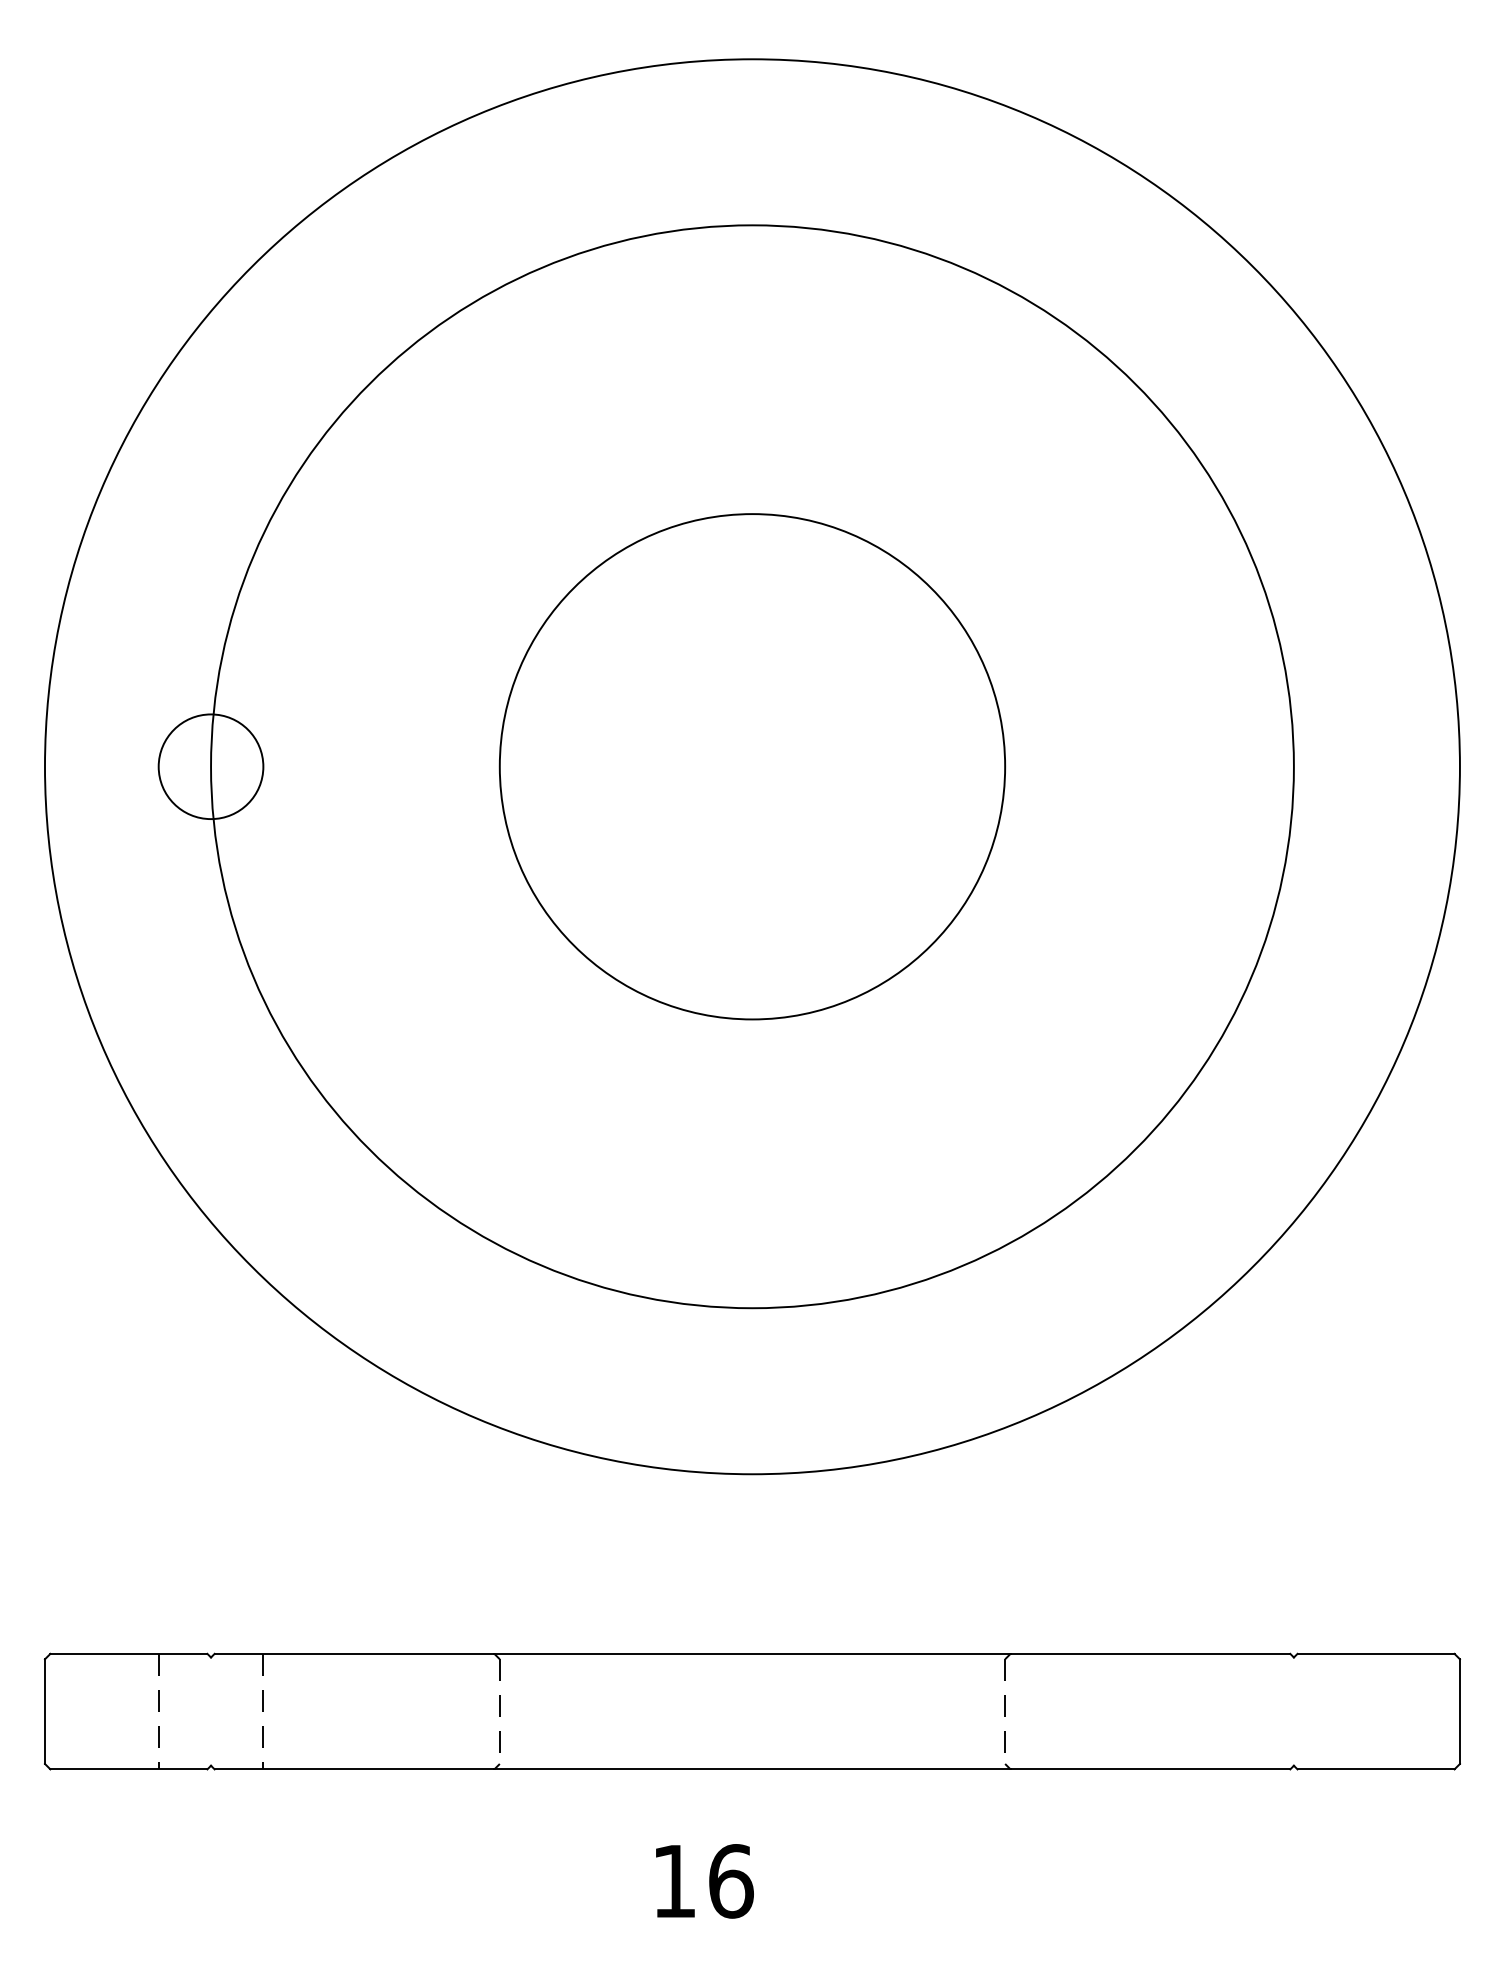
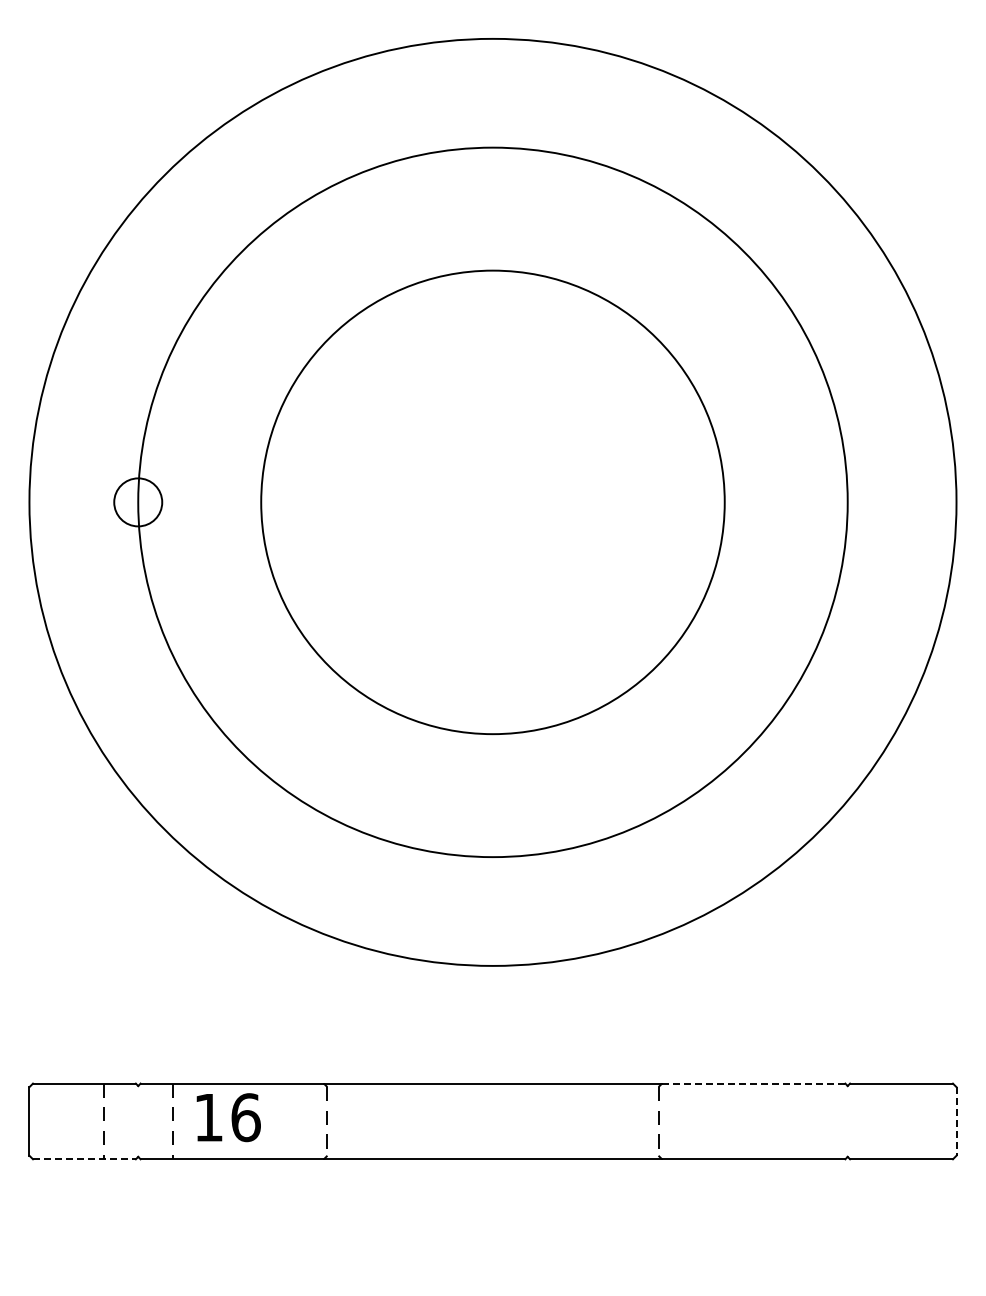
circle: (751, 765) -> (492, 501), size x1.4
circle: (209, 766) -> (137, 502), size x0.7
line: (1150, 1653) -> (753, 1083), solid -> dashed
line: (1459, 1711) -> (956, 1121), solid -> dashed
line: (129, 1769) -> (84, 1159), solid -> dashed
text: (704, 1881) -> (228, 1117), moved

